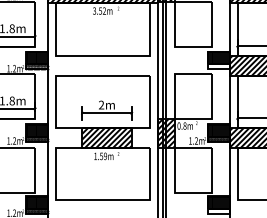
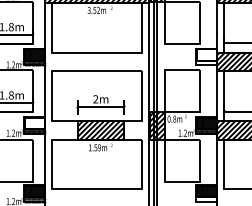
hatch: (218, 57) -> (206, 54), removed
hatch: (36, 130) -> (34, 123), removed

